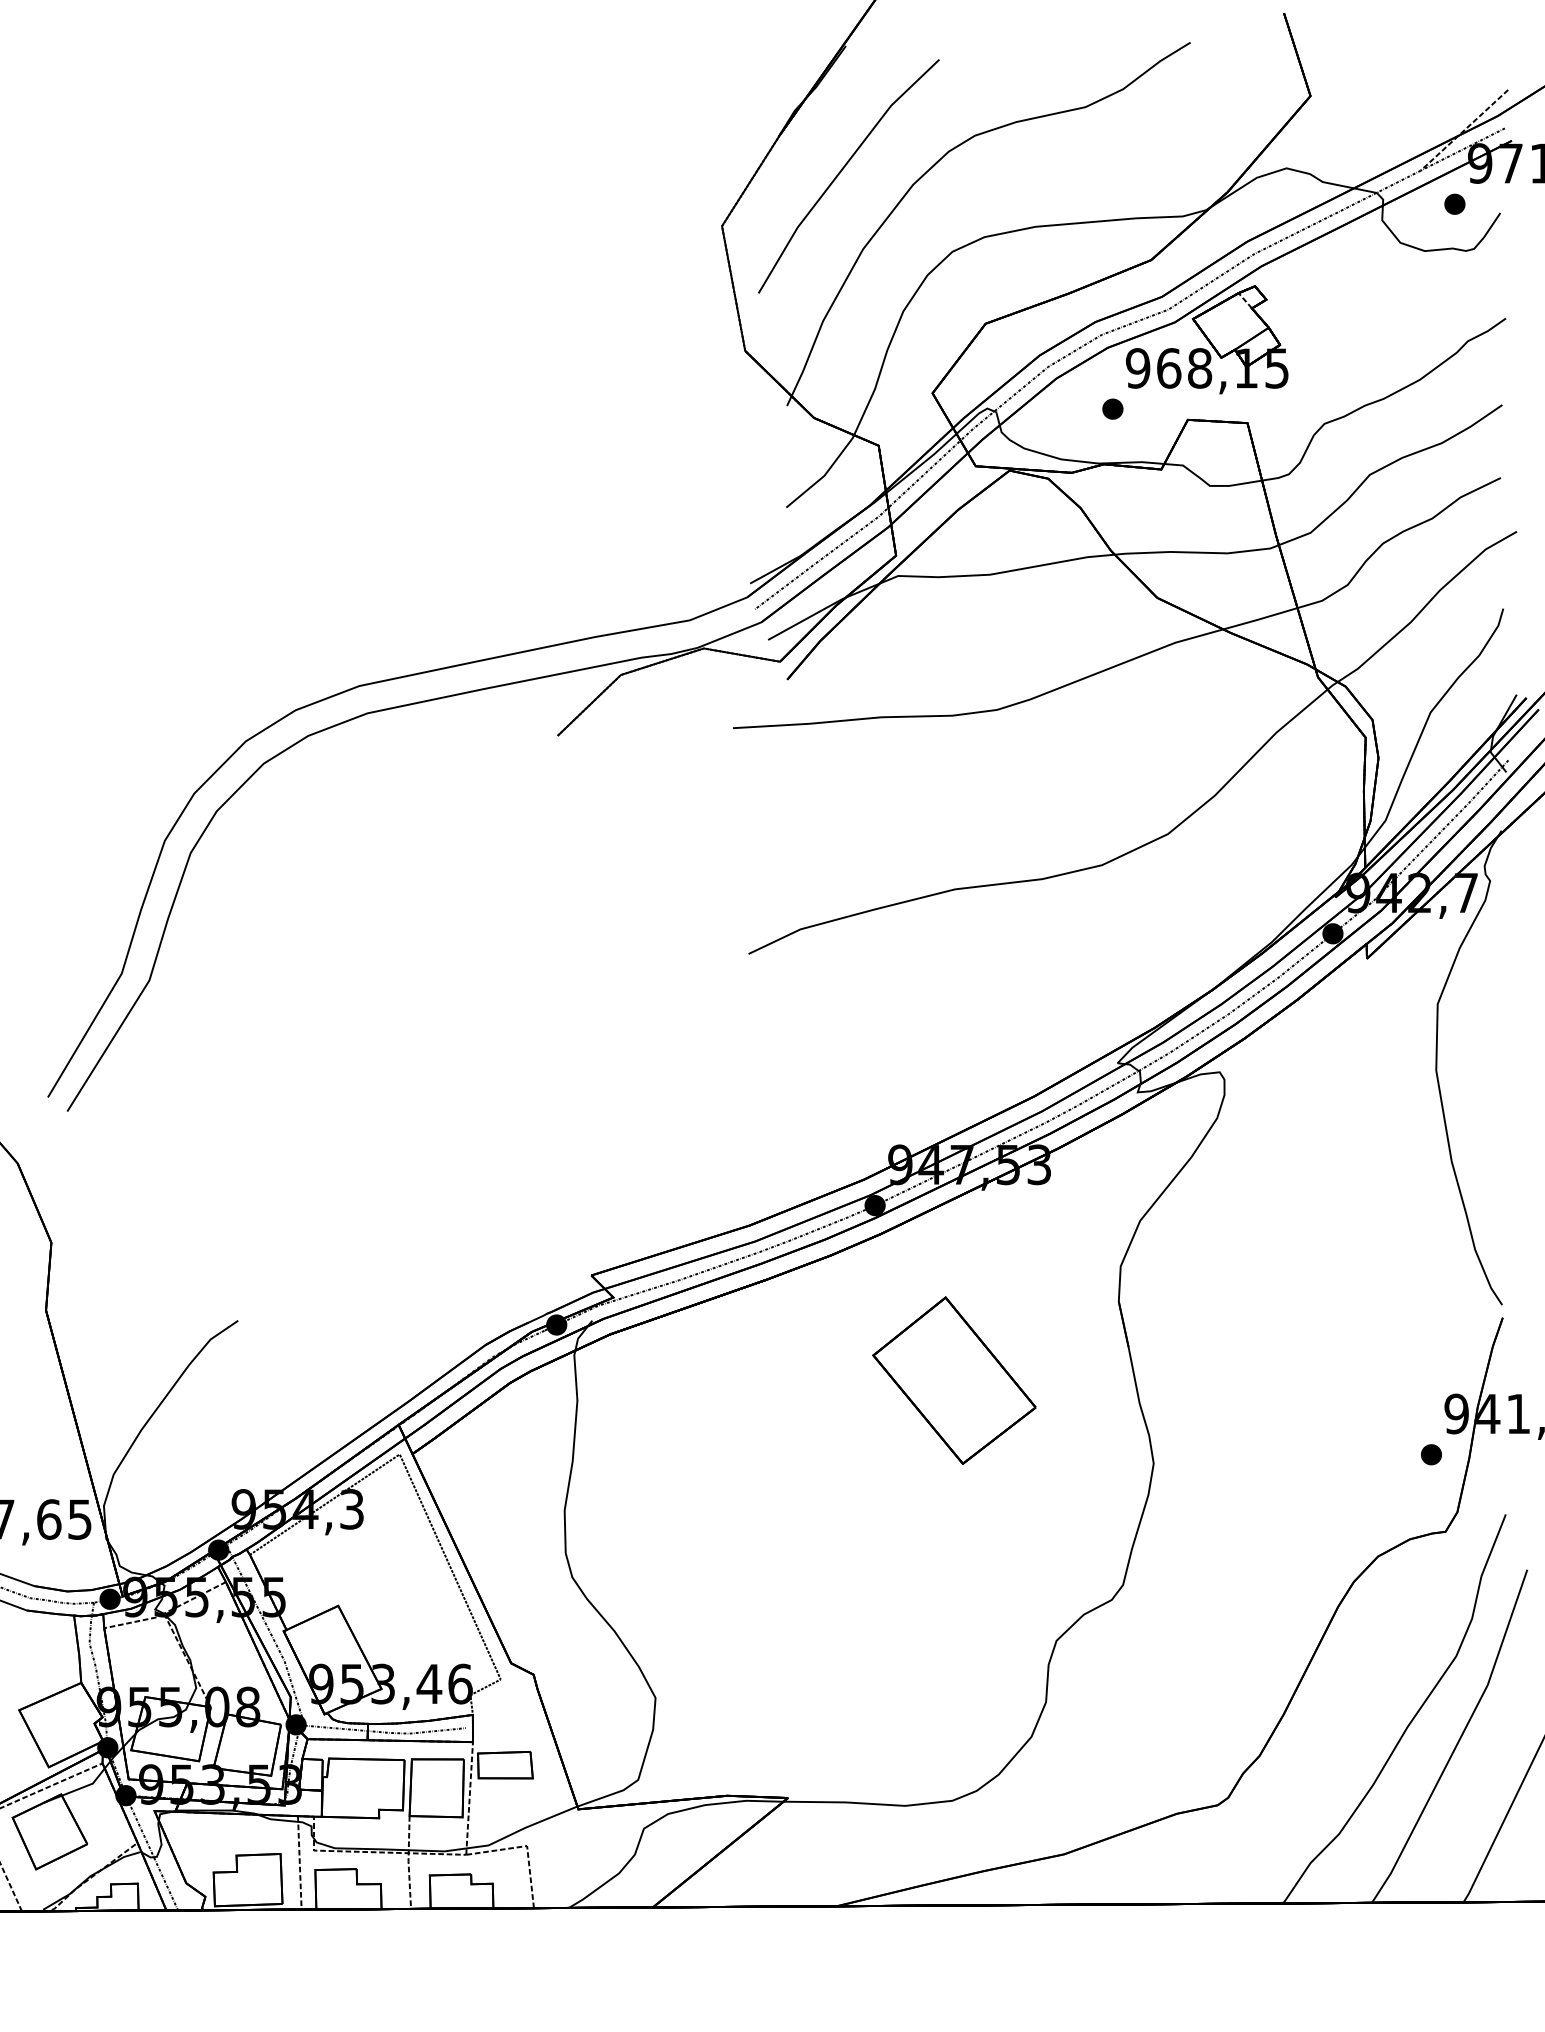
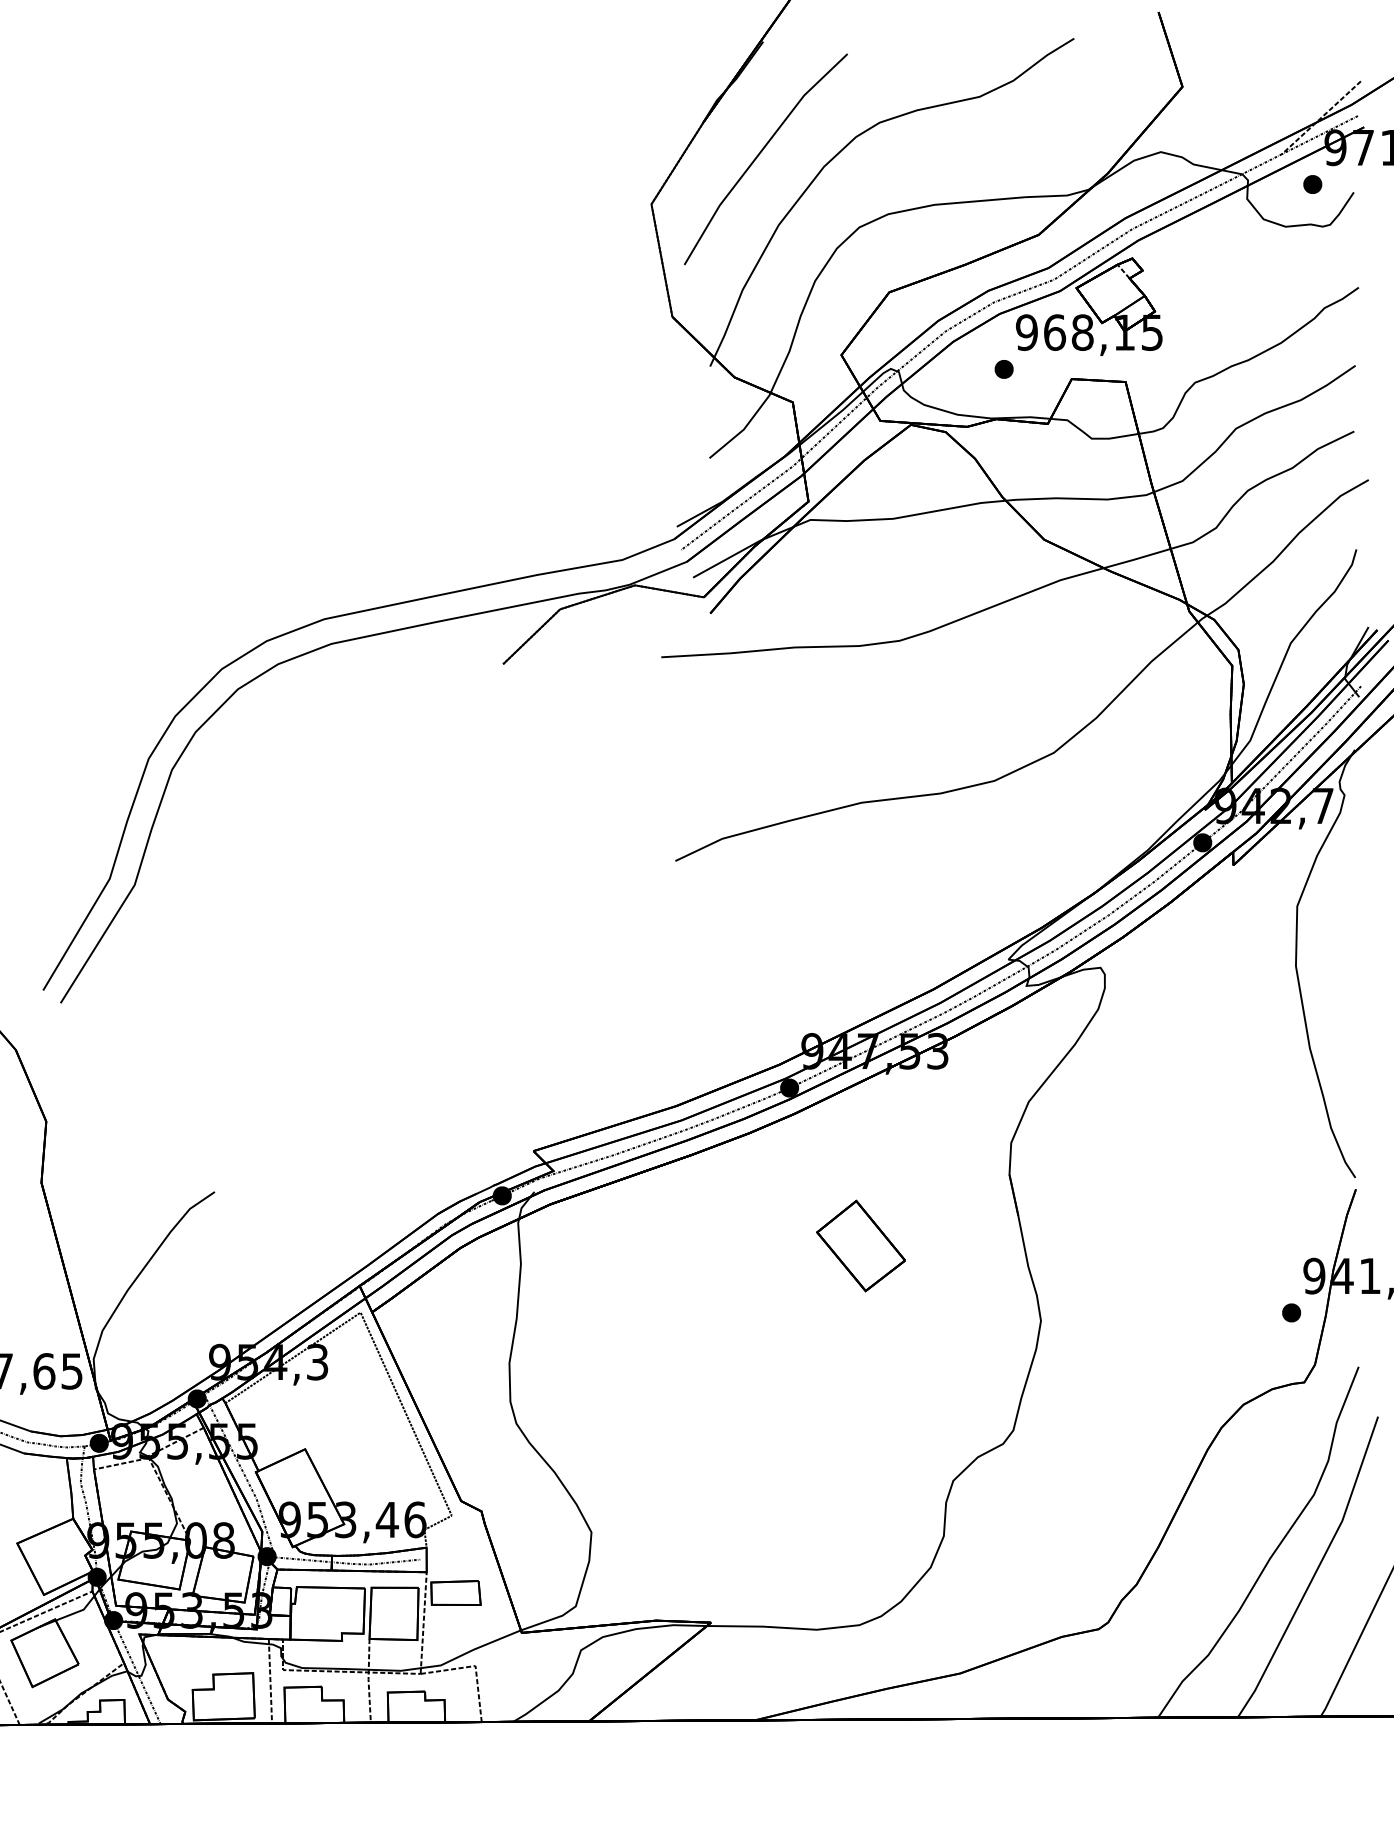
part: (953, 1380) -> (860, 1245), size x0.6

